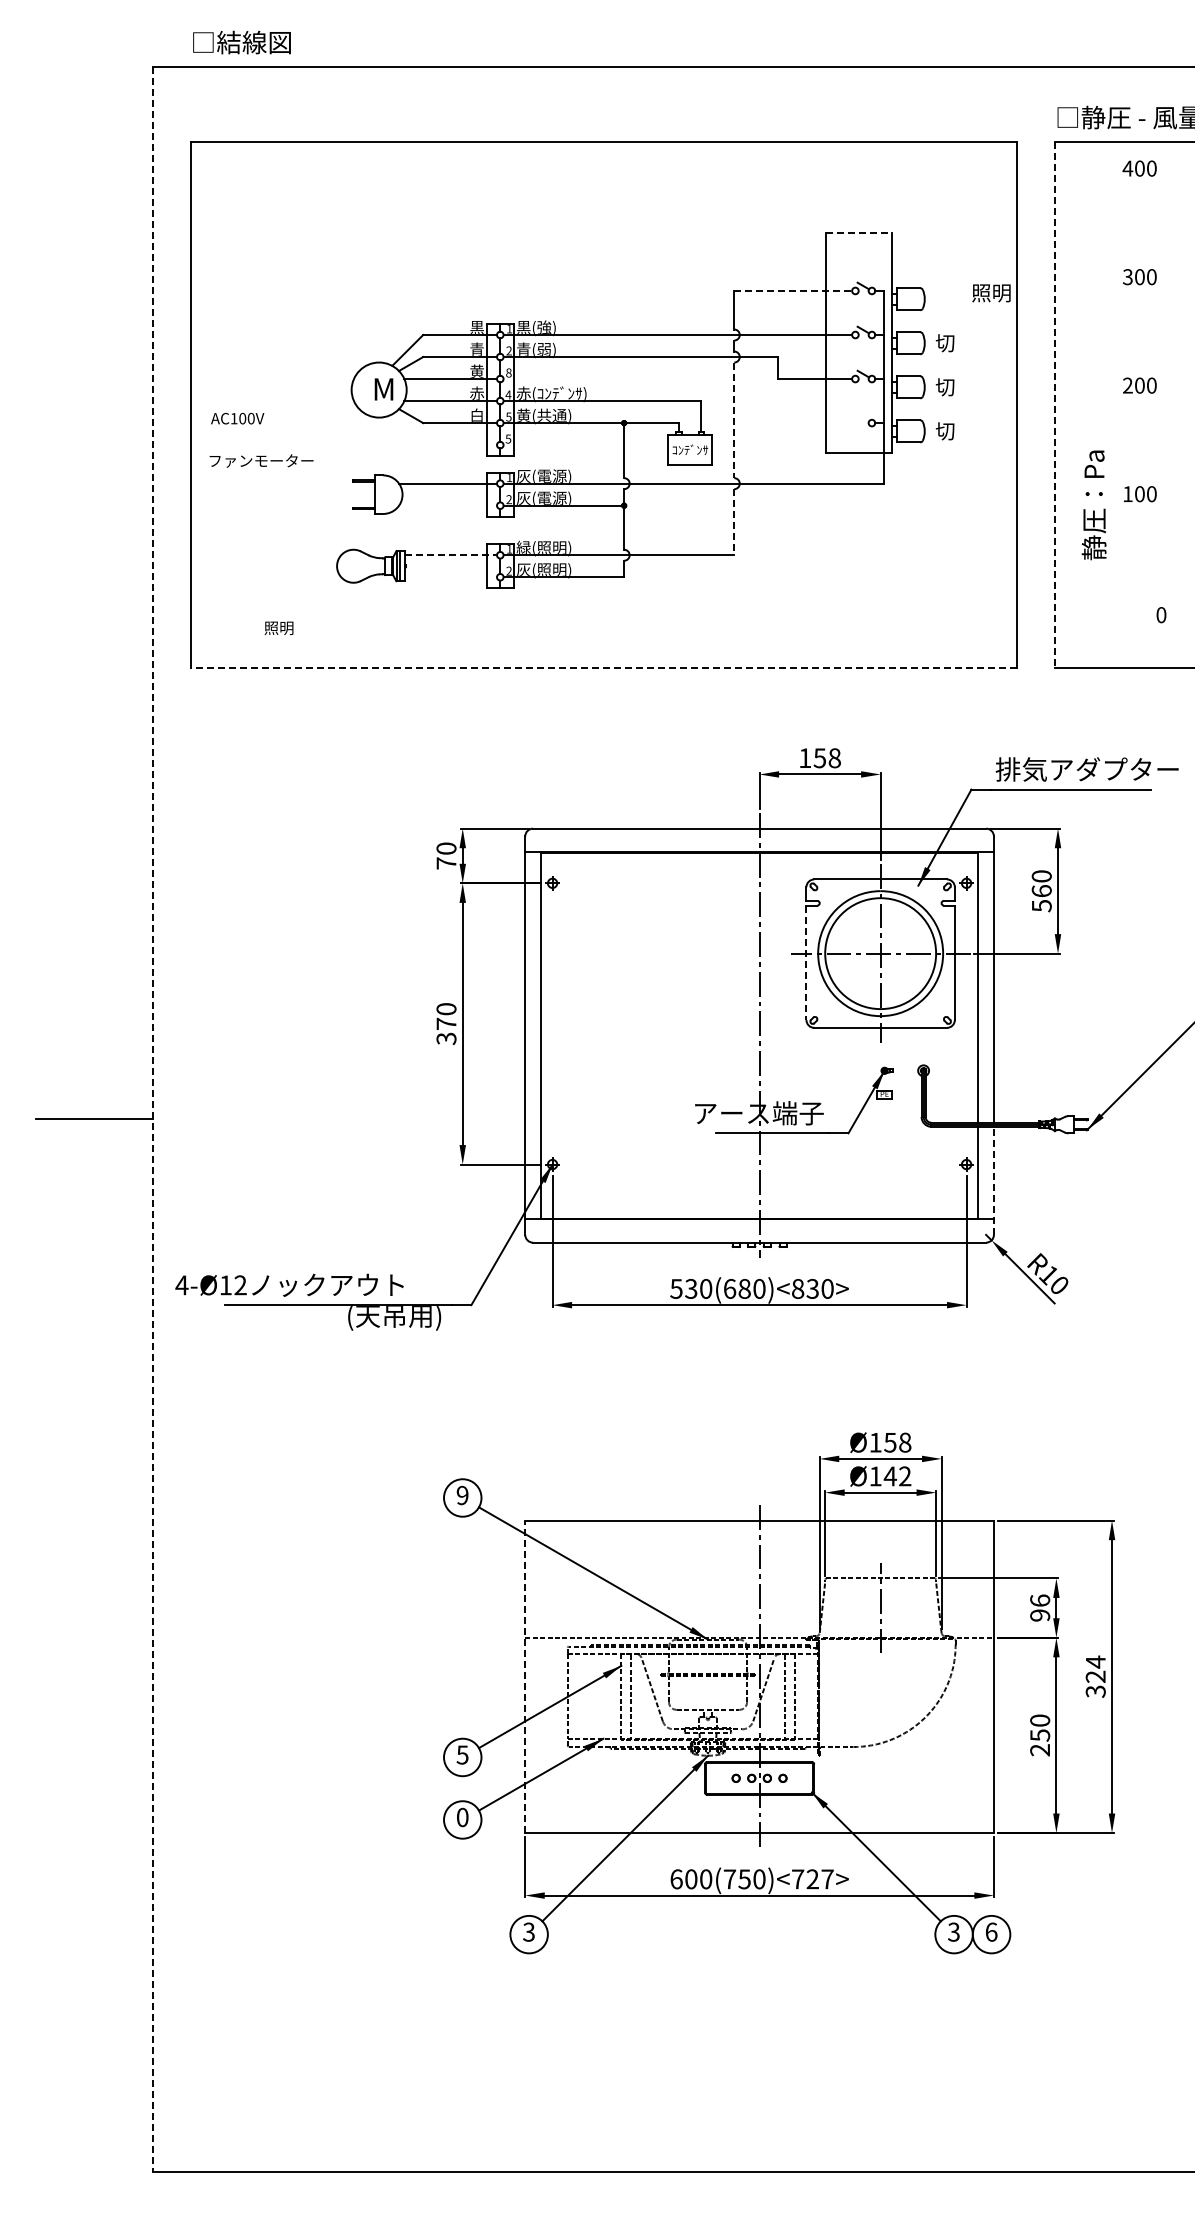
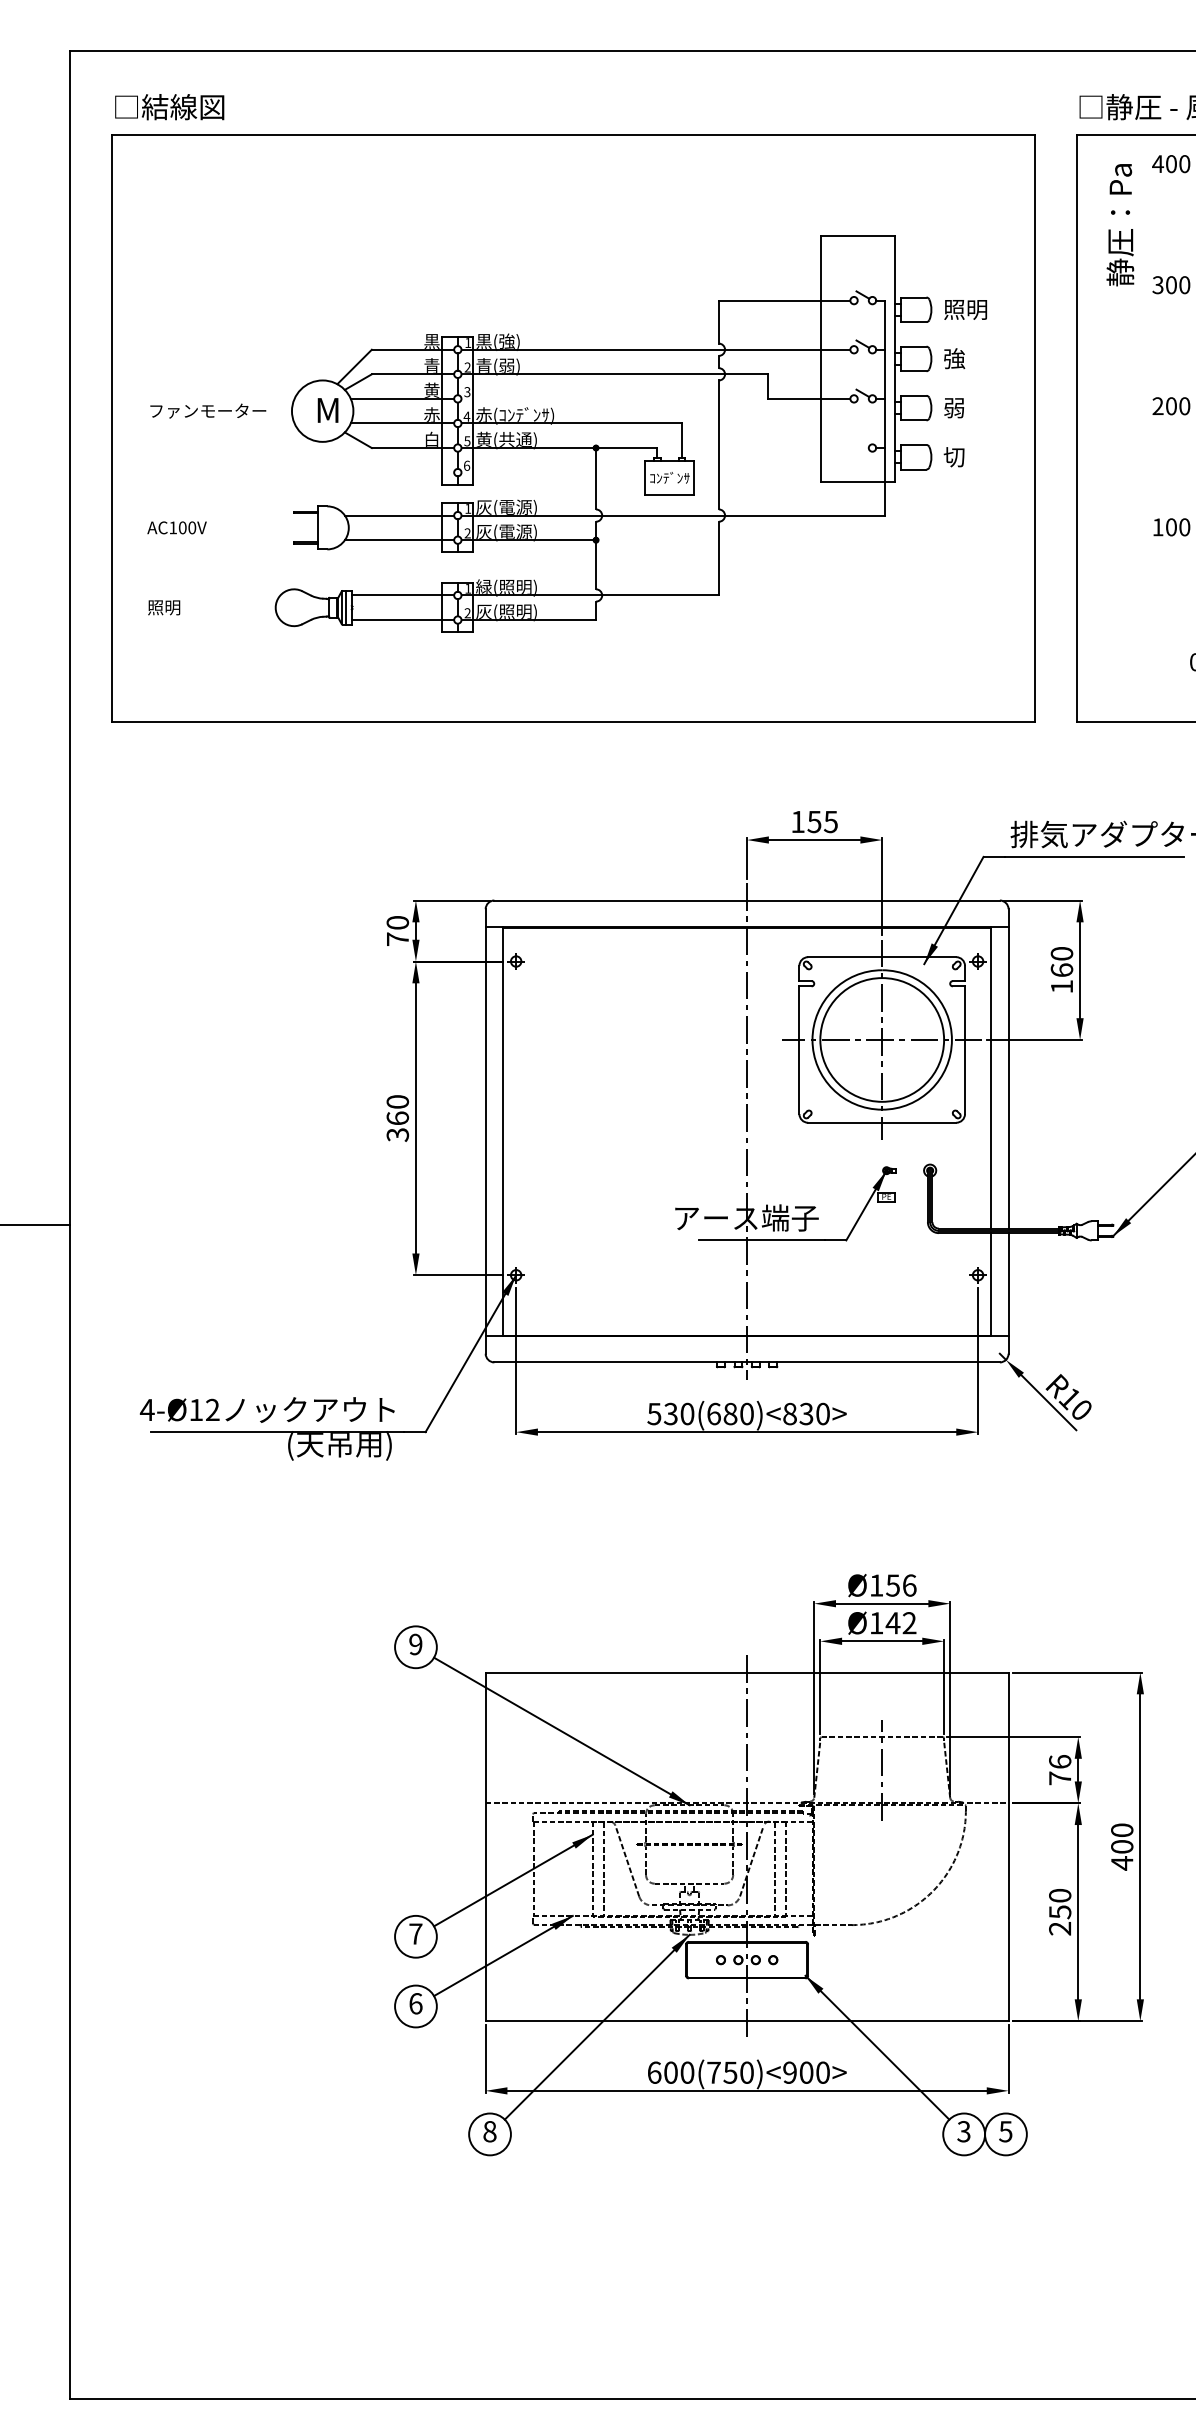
text: (241, 42) -> (169, 107), moved
line: (859, 233) -> (858, 236), dashed -> solid
line: (793, 290) -> (784, 300), dashed -> solid
text: (991, 293) -> (965, 310), moved
text: (944, 342) -> (953, 358), 切 -> 強
text: (508, 372) -> (466, 391), 8 -> 3
text: (944, 387) -> (953, 408), 切 -> 弱
line: (1055, 405) -> (1077, 428), dashed -> solid
text: (237, 418) -> (176, 527), moved
line: (734, 420) -> (719, 445), dashed -> solid
text: (508, 438) -> (466, 465), 5 -> 6
text: (261, 460) -> (208, 410), moved
line: (447, 505) -> (398, 539), added
text: (1093, 505) -> (1119, 225), moved
line: (734, 522) -> (719, 558), dashed -> solid
line: (451, 555) -> (403, 595), dashed -> solid
line: (450, 577) -> (402, 620), added
text: (278, 627) -> (163, 606), moved
line: (603, 668) -> (572, 721), dashed -> solid
text: (834, 758) -> (830, 822), 158 -> 155
text: (1041, 906) -> (1061, 987), 560 -> 160
line: (806, 963) -> (799, 1050), dashed -> solid
text: (446, 1023) -> (397, 1117), 370 -> 360
line: (153, 1120) -> (70, 1226), dashed -> solid
line: (993, 1180) -> (1008, 1293), dashed -> solid
text: (289, 1284) -> (267, 1409), moved
text: (905, 1442) -> (909, 1585), Ø158 -> Ø156
text: (1040, 1615) -> (1060, 1778), 96 -> 76
line: (525, 1676) -> (485, 1846), dashed -> solid
text: (1095, 1676) -> (1121, 1846), 324 -> 400
text: (462, 1754) -> (415, 1933), 5 -> 7
text: (462, 1816) -> (415, 2002), 0 -> 6
text: (812, 1879) -> (806, 2072), 600(750)<727> -> 600(750)<900>
text: (528, 1931) -> (489, 2130), 3 -> 8
text: (991, 1931) -> (1005, 2130), 6 -> 5

